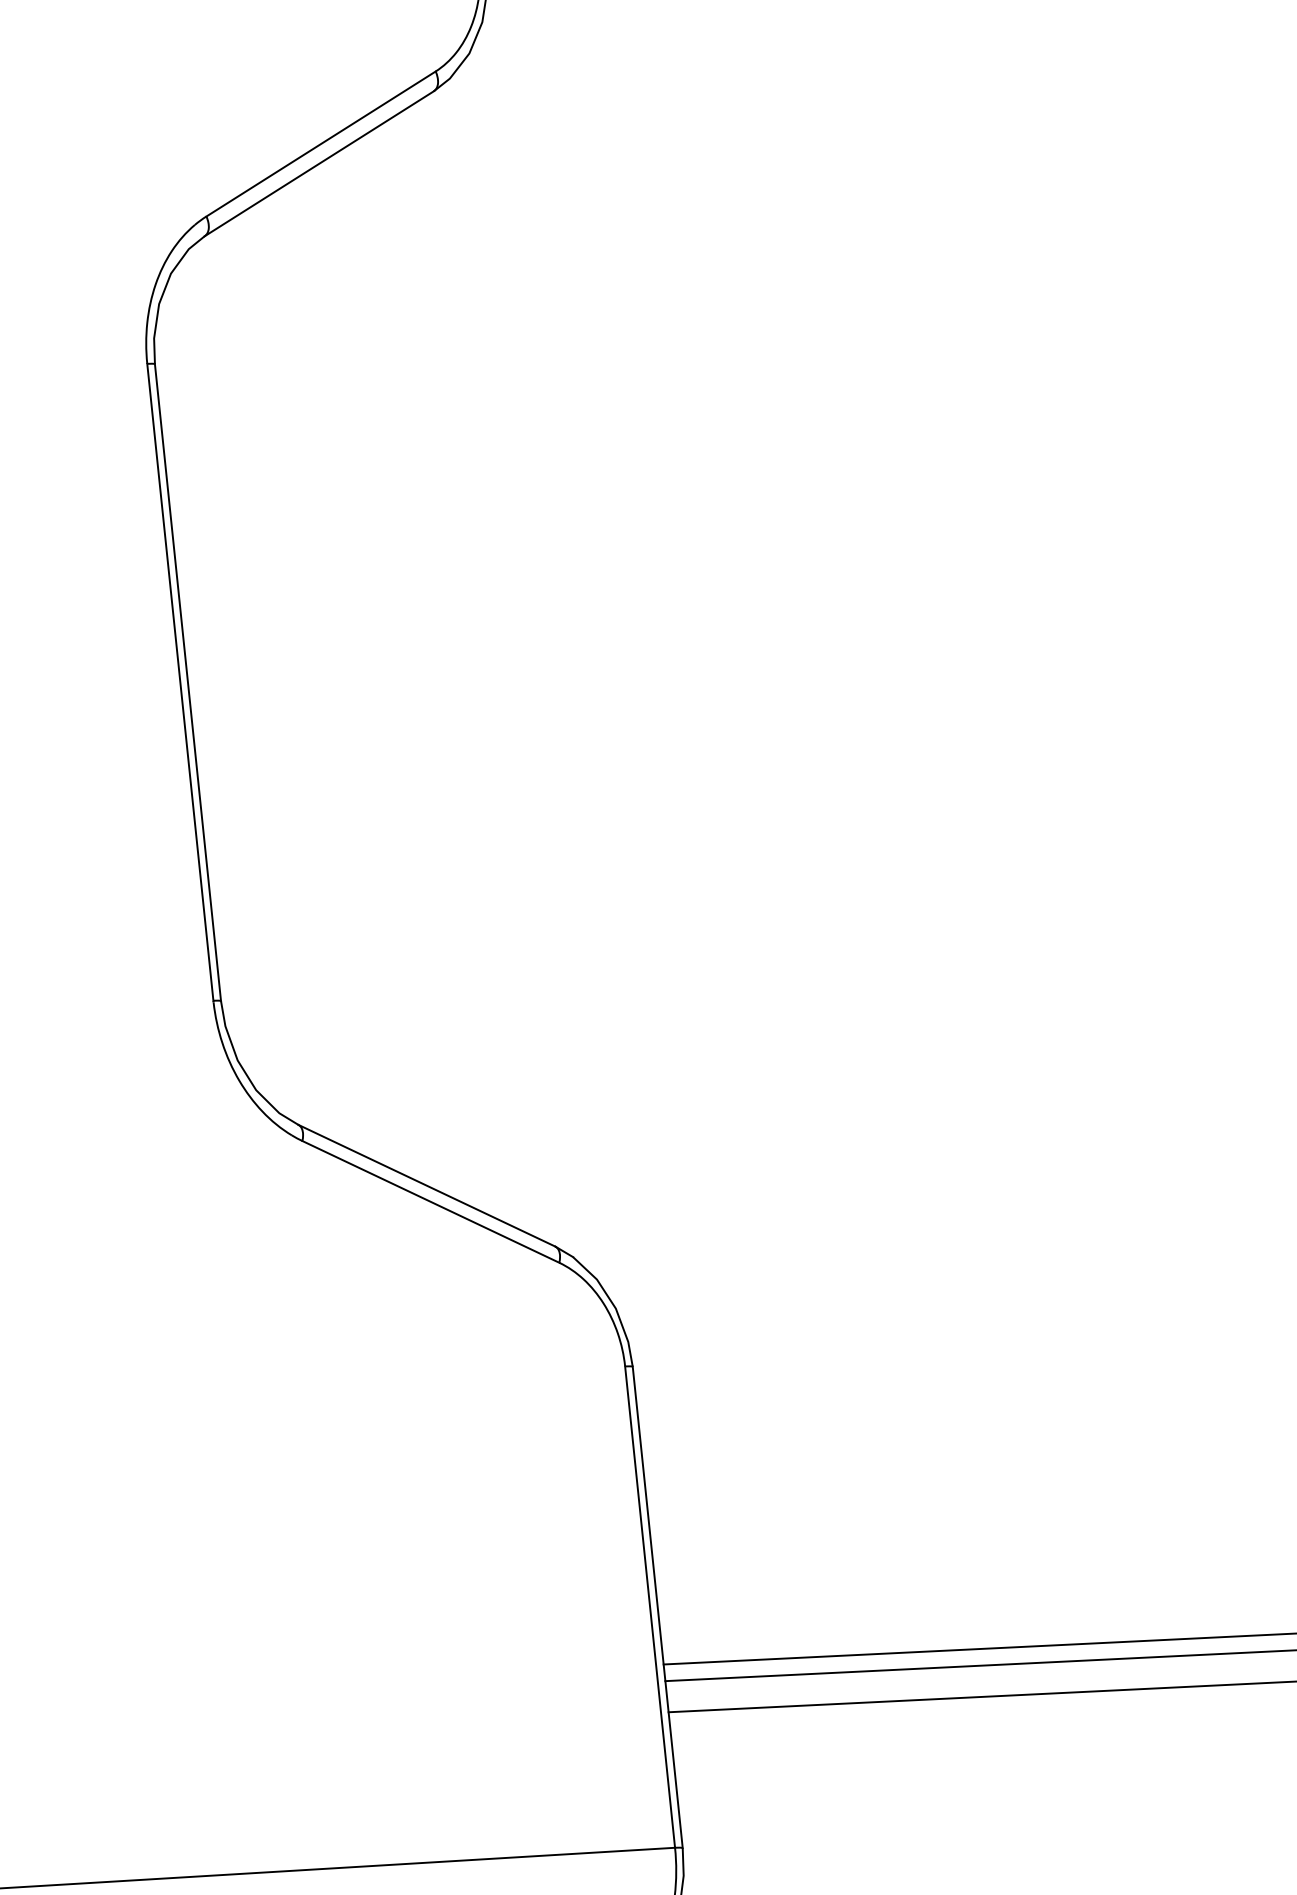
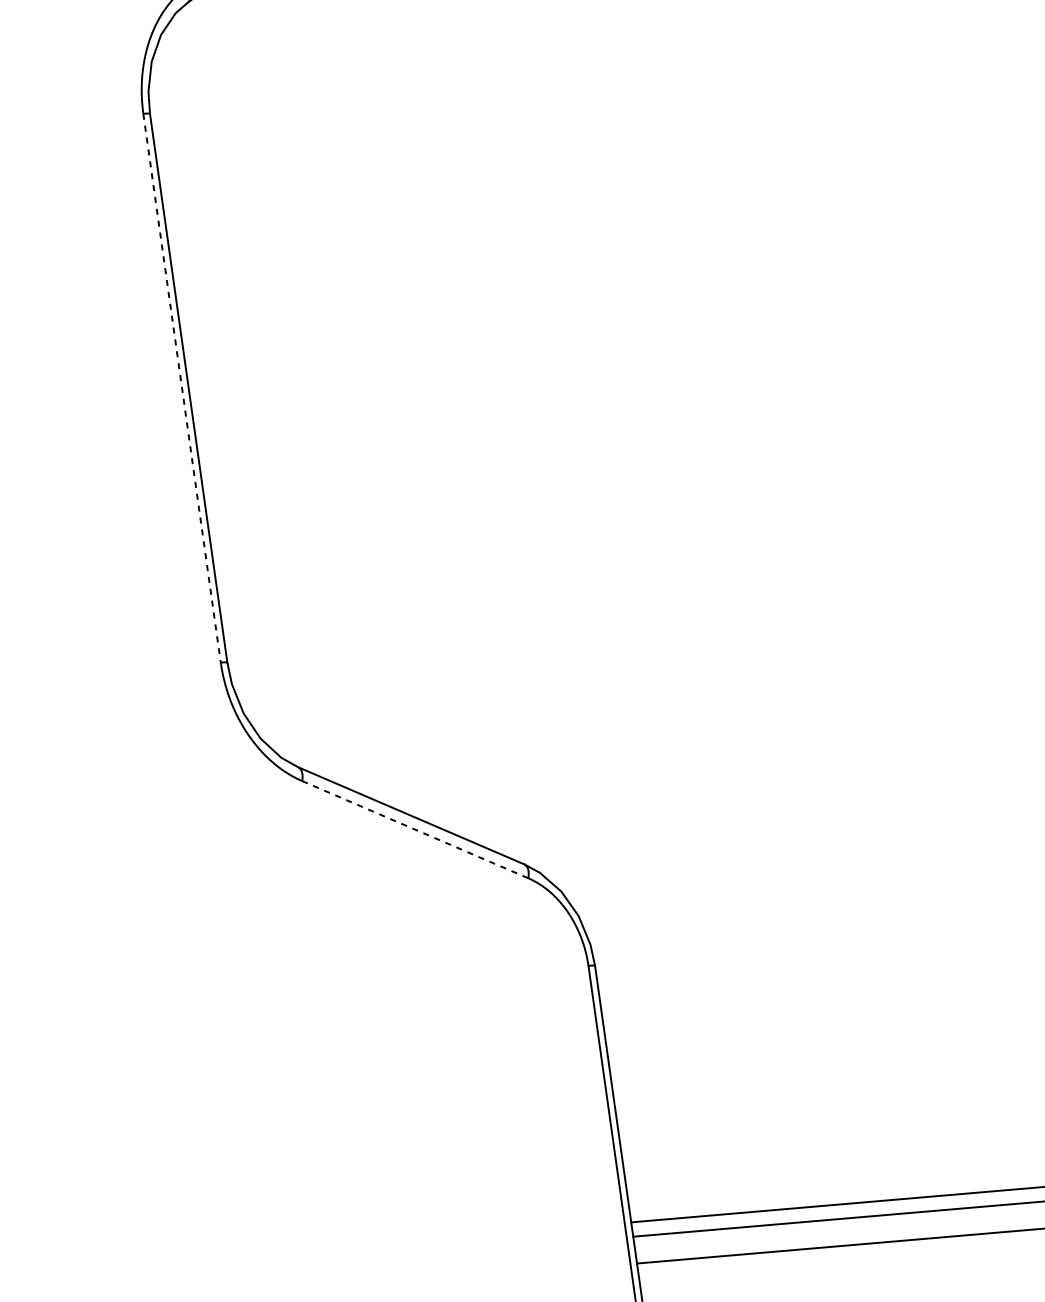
line: (180, 682) -> (182, 388), solid -> dashed
line: (431, 1202) -> (415, 830), solid -> dashed

